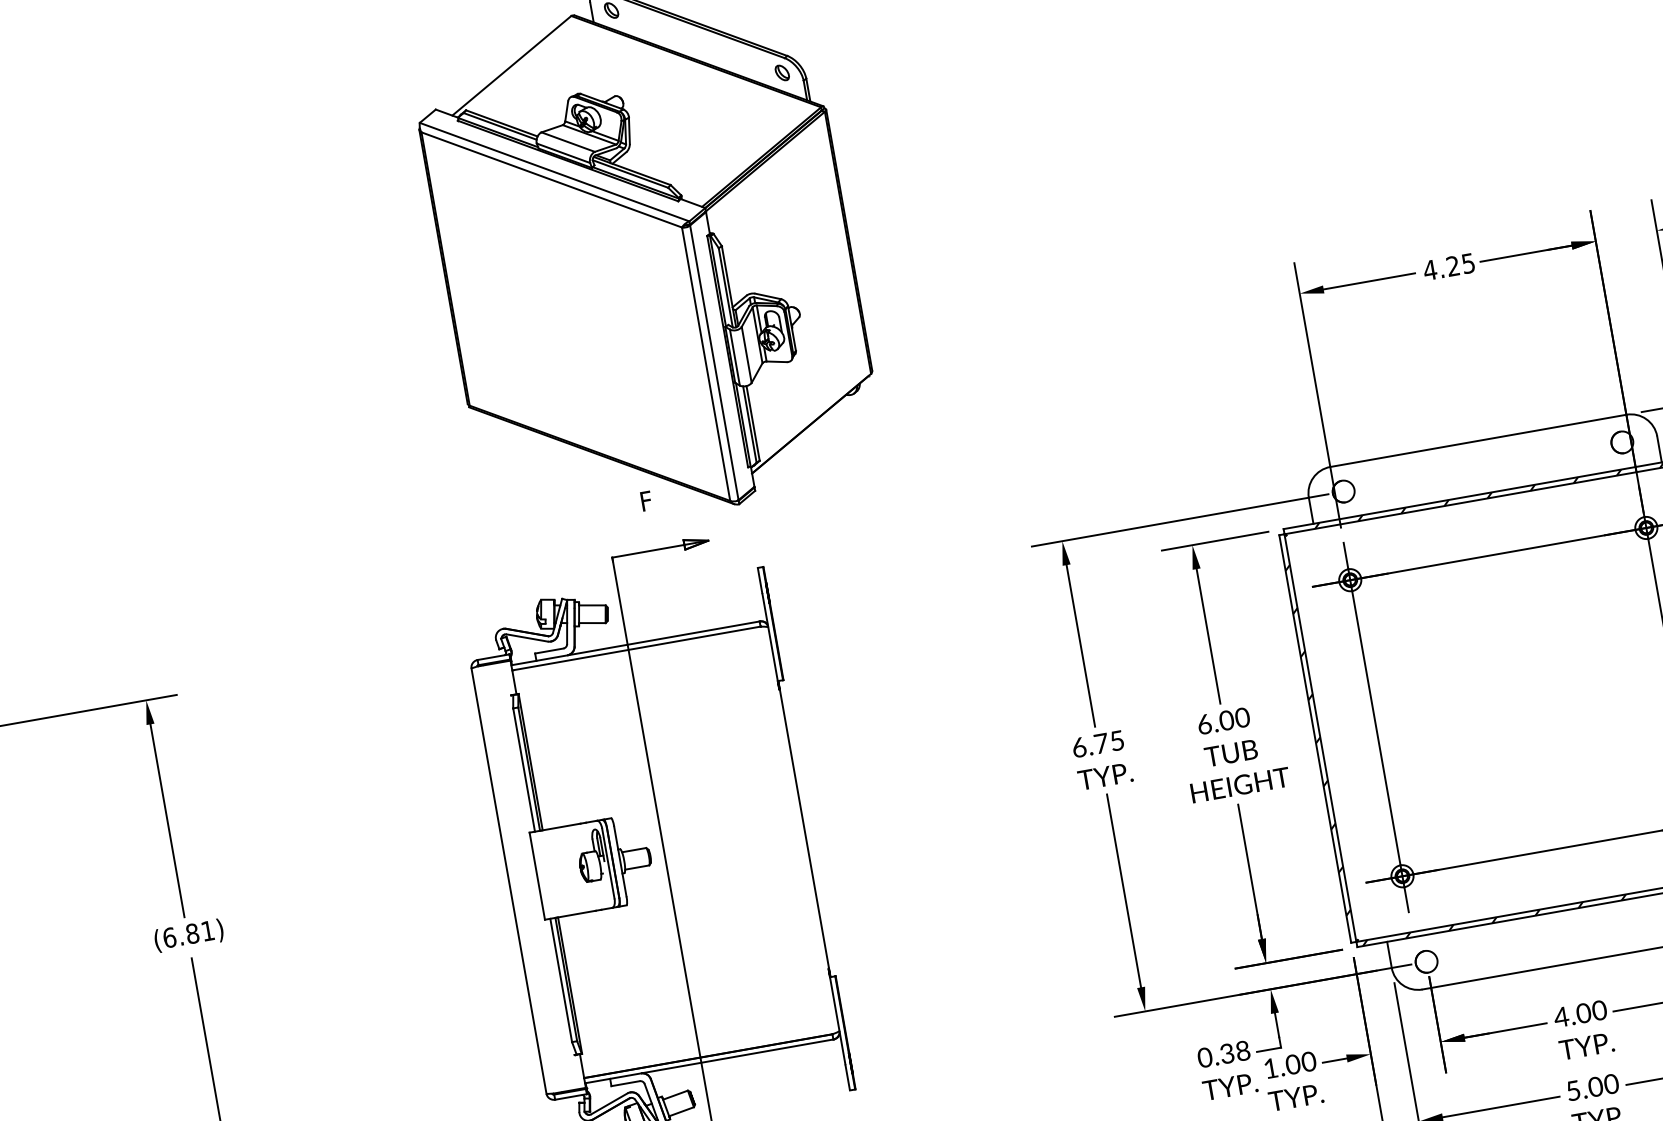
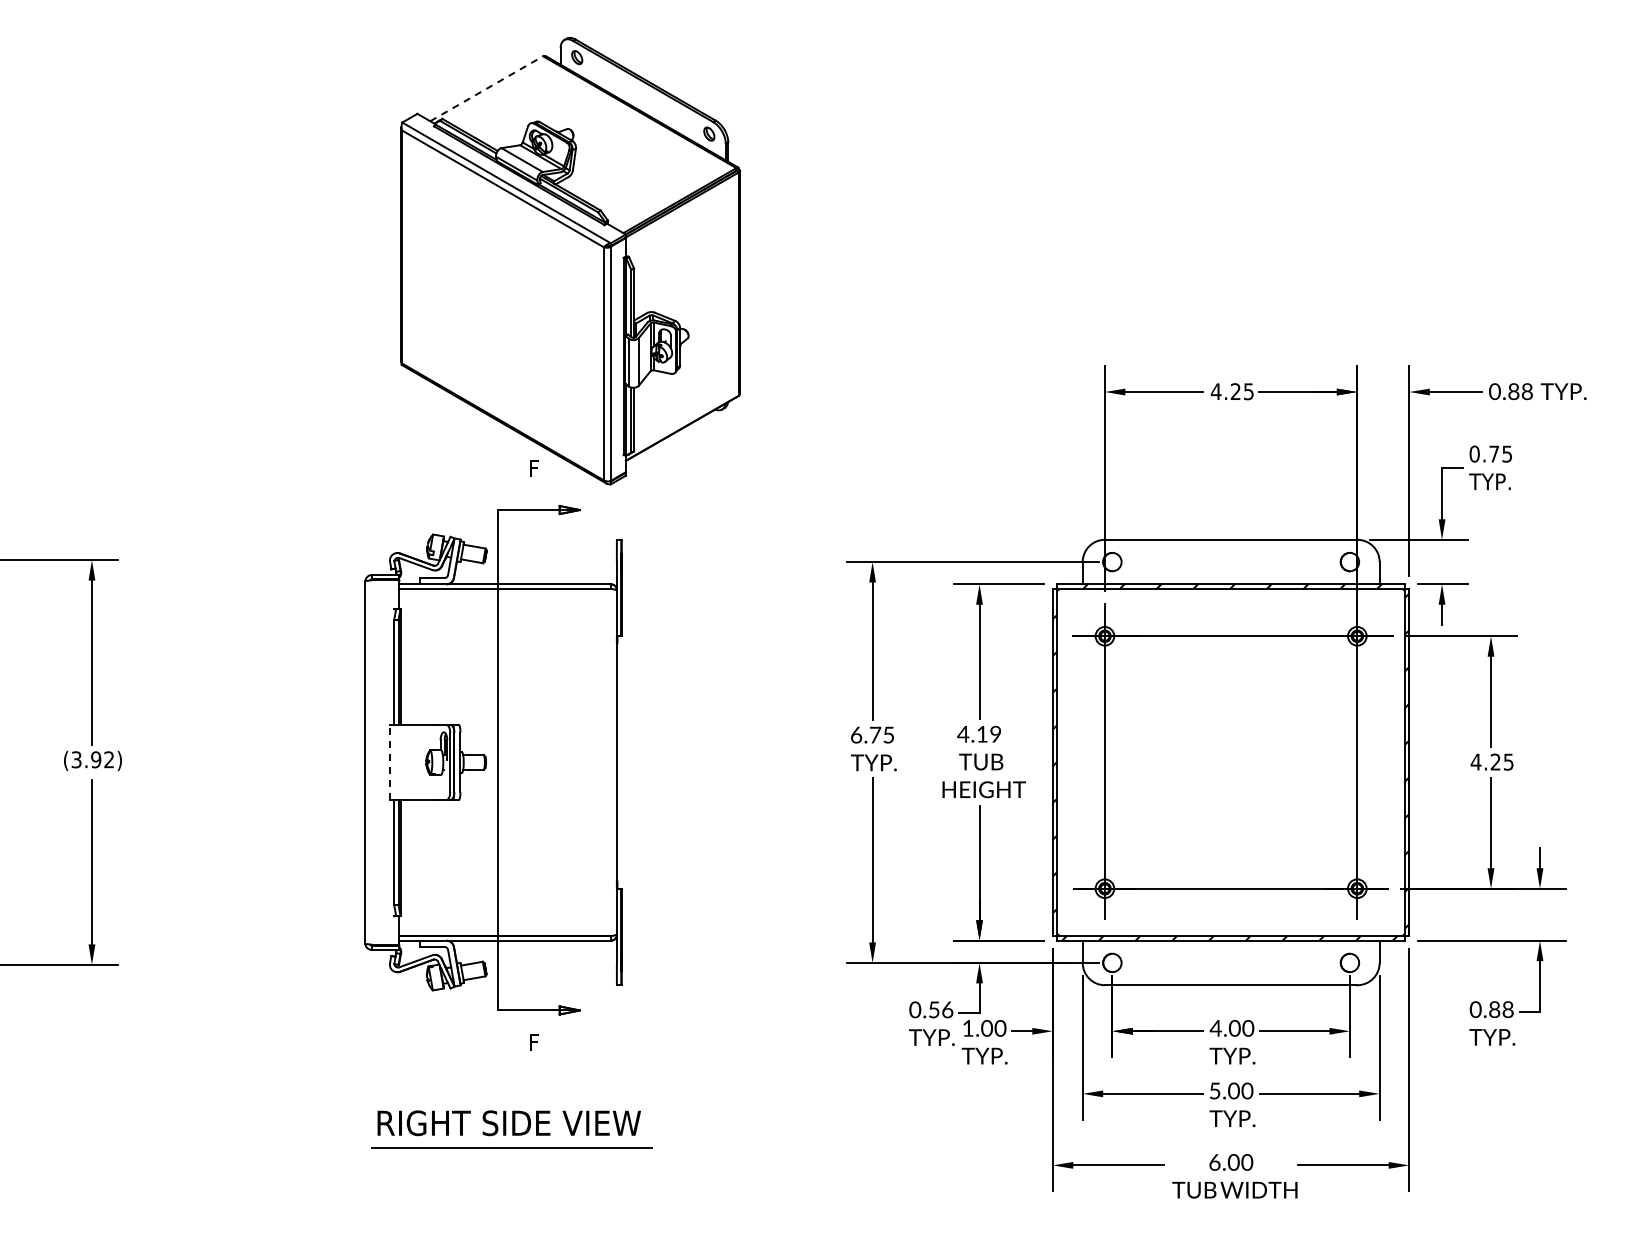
line: (512, 65) -> (487, 88), solid -> dashed
text: (1223, 720) -> (979, 733), 6.00 -> 4.19
line: (537, 876) -> (389, 762), solid -> dashed
text: (188, 934) -> (92, 759), (6.81) -> (3.92)
text: (1234, 1051) -> (940, 1009), 0.38 -> 0.56

